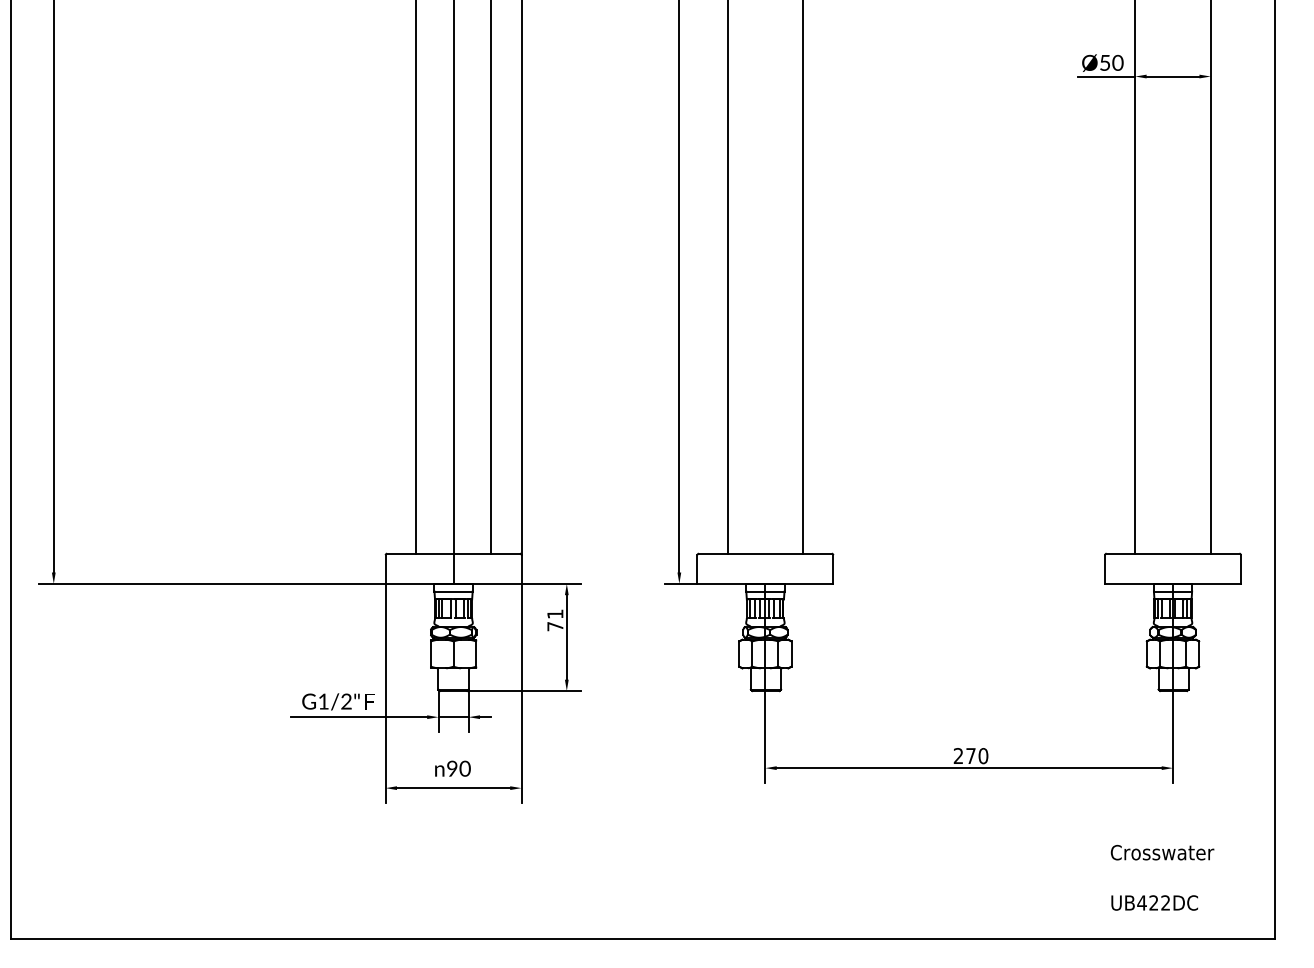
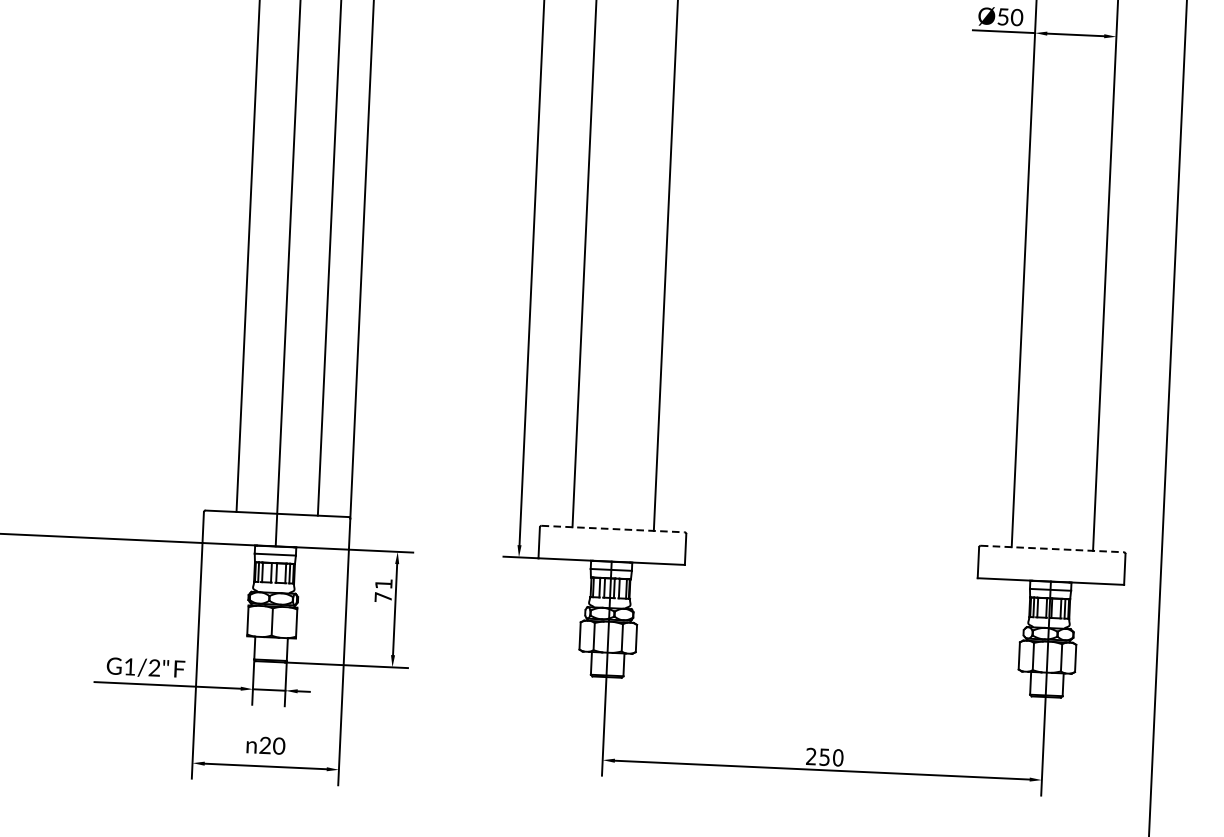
line: (765, 553) -> (613, 528), solid -> dashed
line: (1173, 553) -> (1052, 548), solid -> dashed
text: (970, 756) -> (824, 757), 270 -> 250
text: (452, 768) -> (265, 745), 90 -> 20

